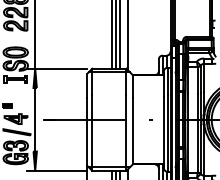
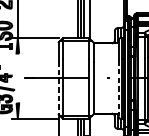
line: (35, 119) -> (18, 78), removed
line: (87, 132) -> (58, 88), solid -> dashed
line: (163, 132) -> (118, 88), solid -> dashed

